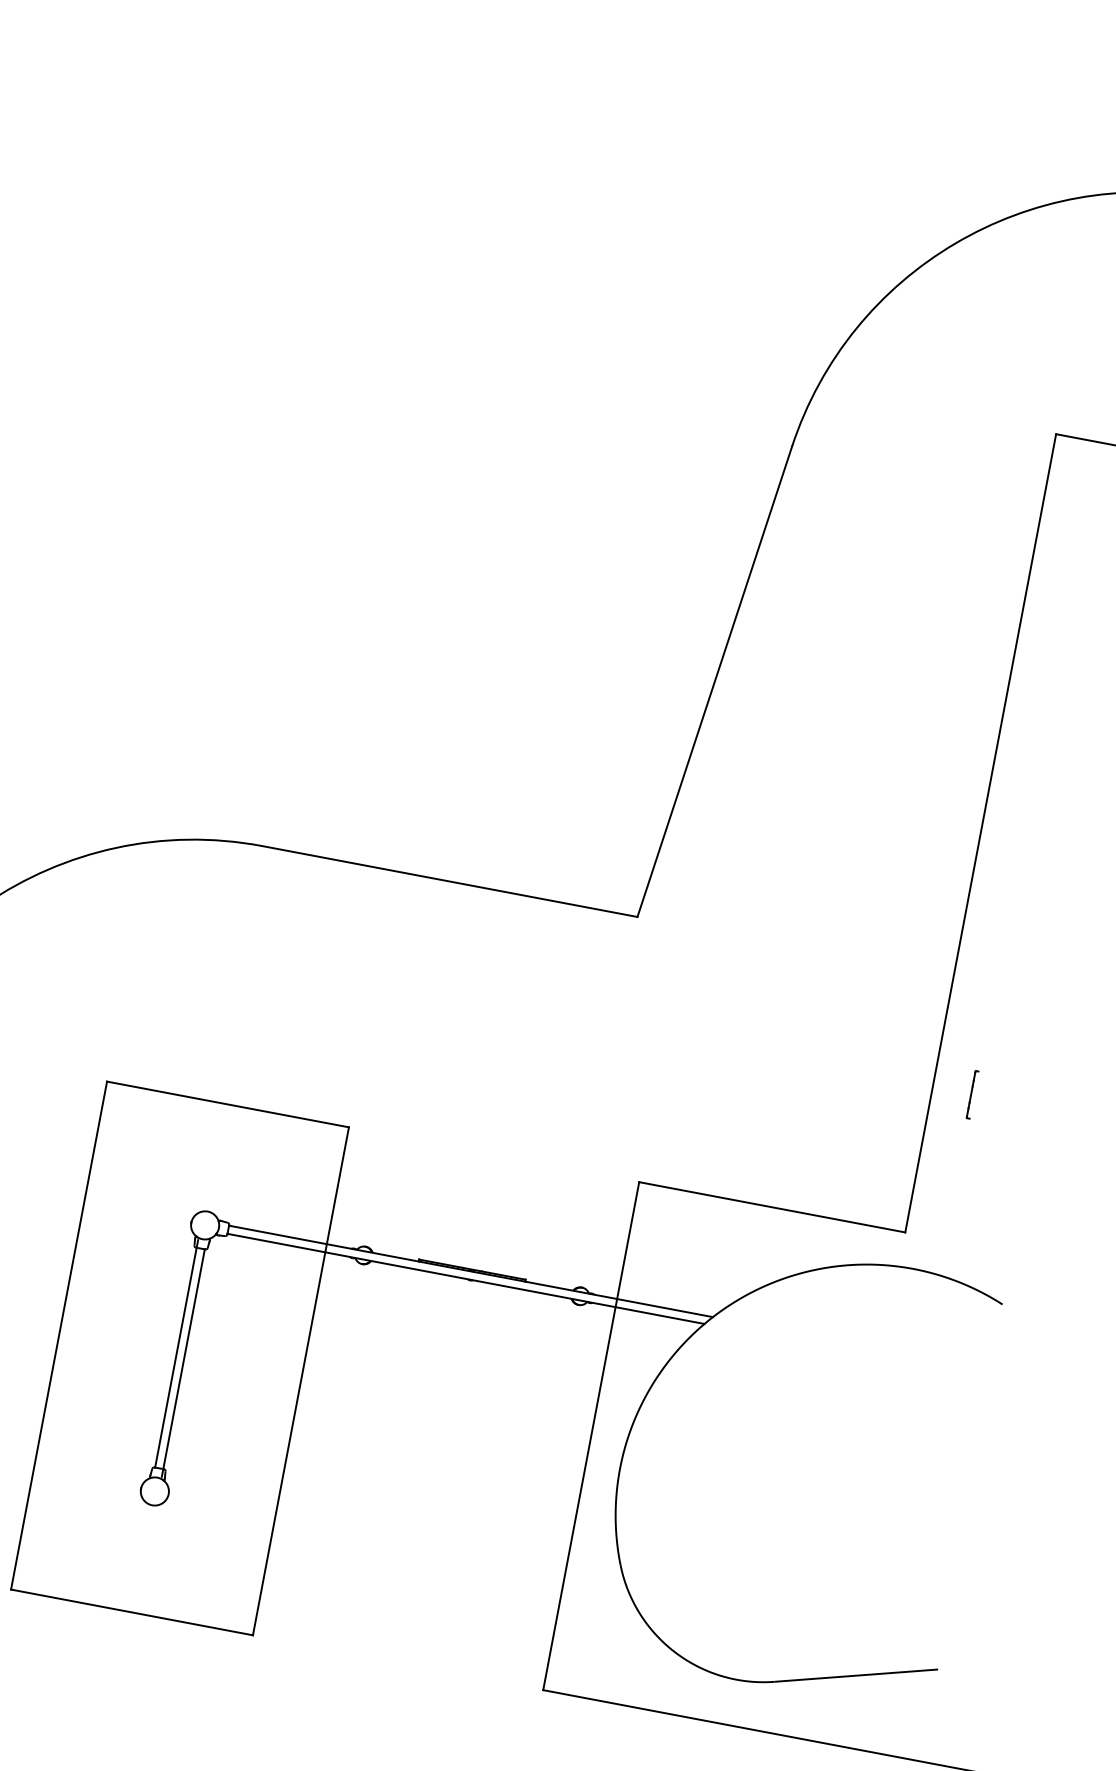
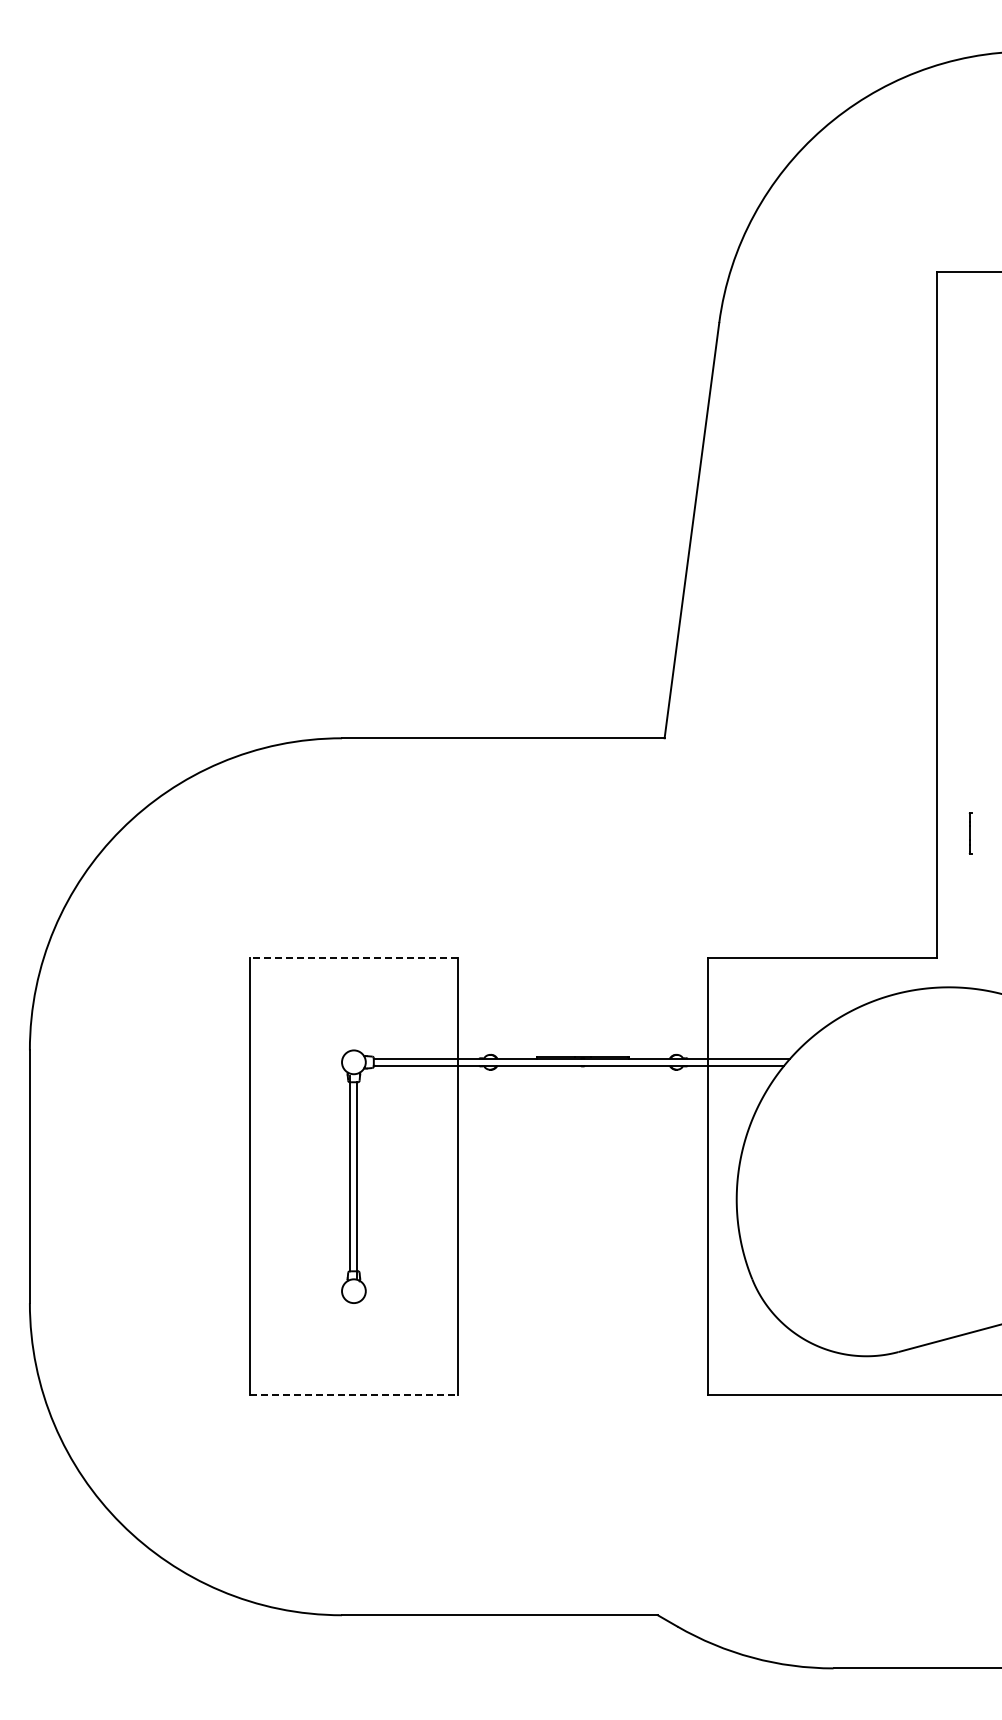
line: (227, 1104) -> (353, 958), solid -> dashed
line: (132, 1612) -> (354, 1395), solid -> dashed

